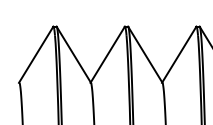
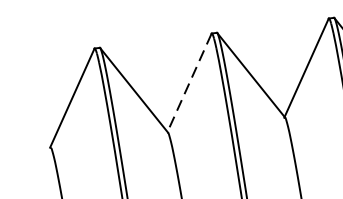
line: (107, 54) -> (189, 82), solid -> dashed

